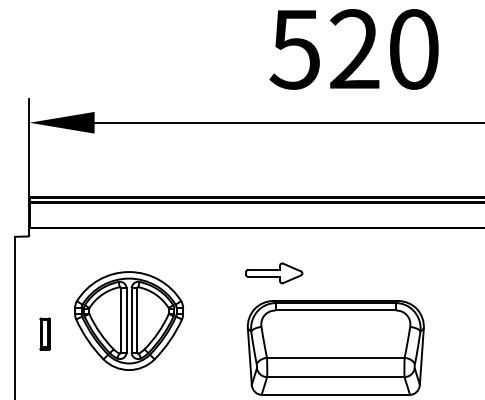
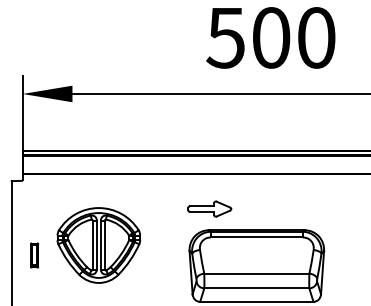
text: (355, 48) -> (271, 37), 520 -> 500

